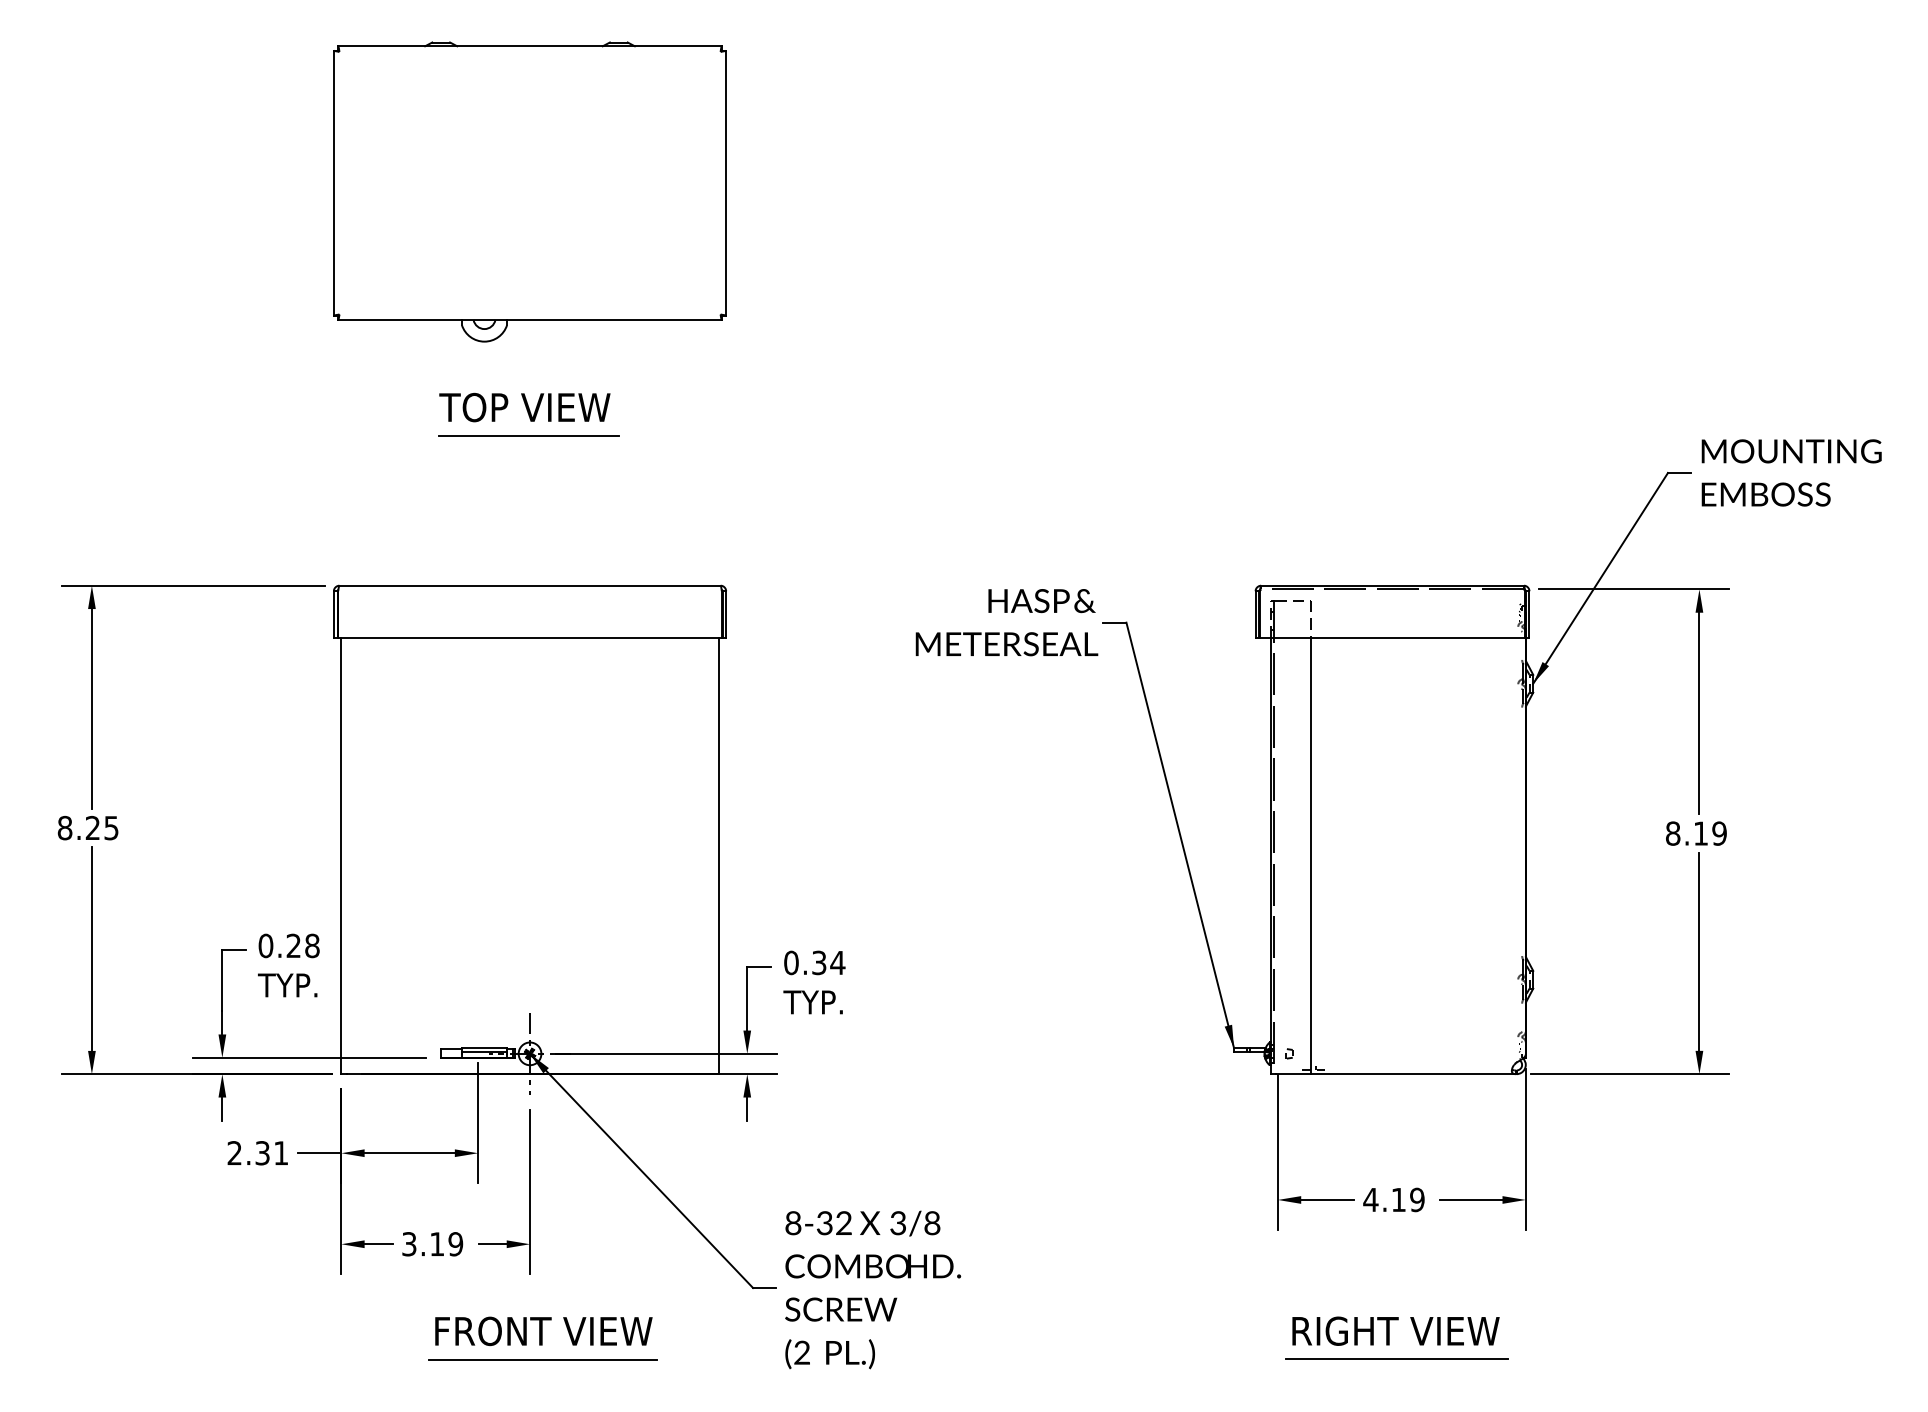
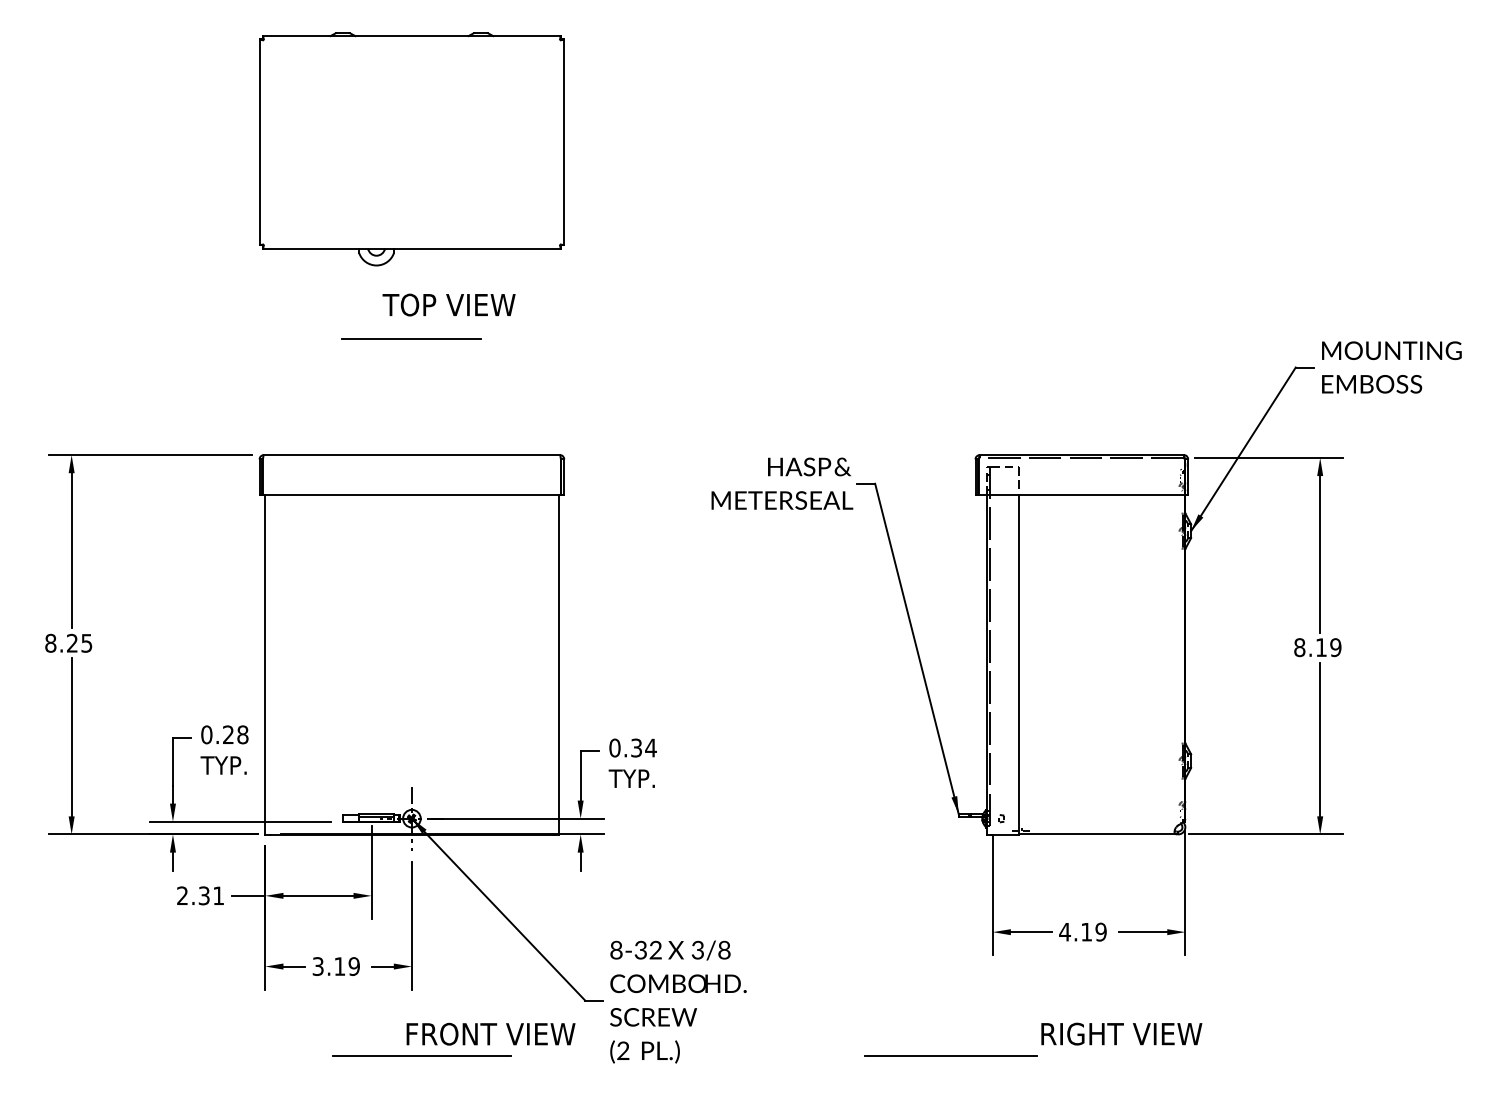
text: (524, 407) -> (448, 305), moved
text: (1395, 1330) -> (1121, 1033), moved
text: (543, 1331) -> (490, 1034), moved
line: (1396, 1358) -> (950, 1055), moved

